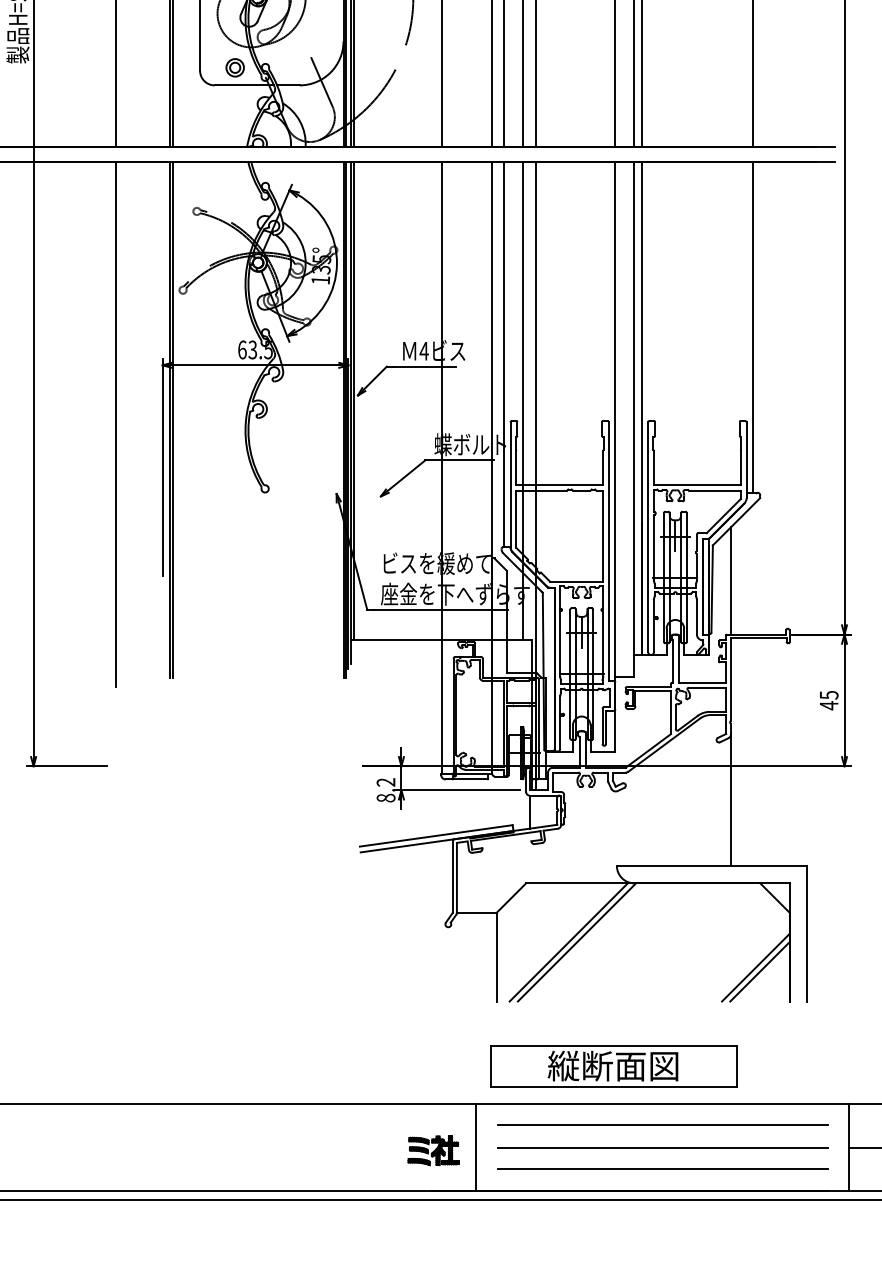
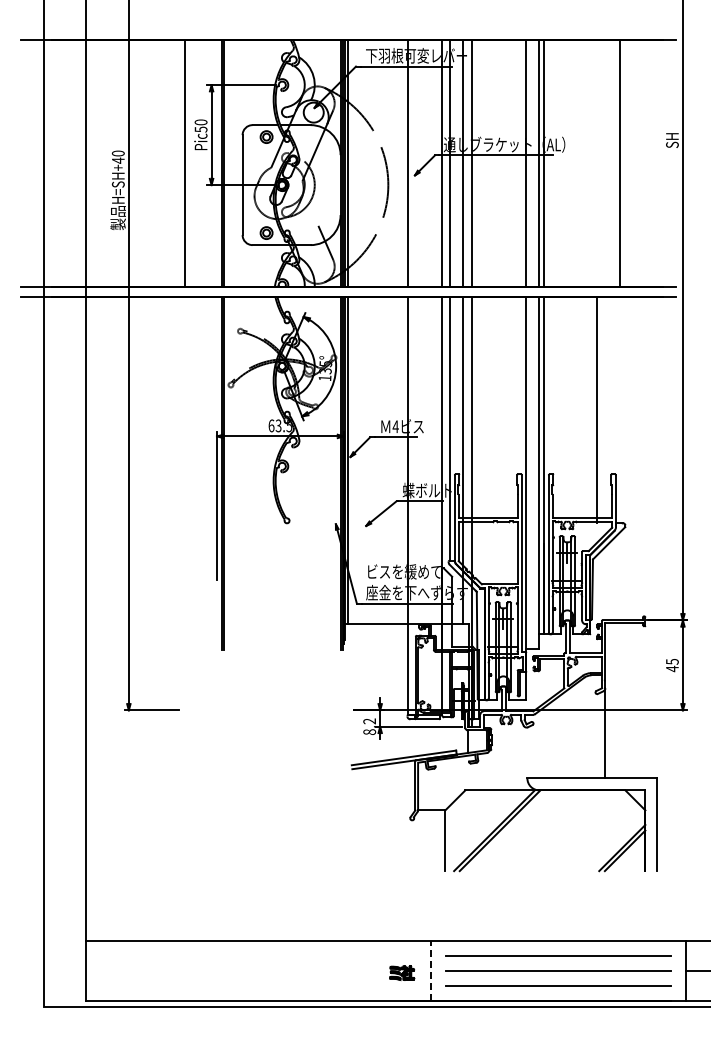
line: (753, 327) -> (597, 410), moved
line: (116, 424) -> (185, 476), removed
line: (731, 580) -> (605, 583), removed
part: (612, 1065) -> (524, 914), removed
line: (476, 1146) -> (431, 970), solid -> dashed
part: (434, 1149) -> (402, 972), size x0.7

